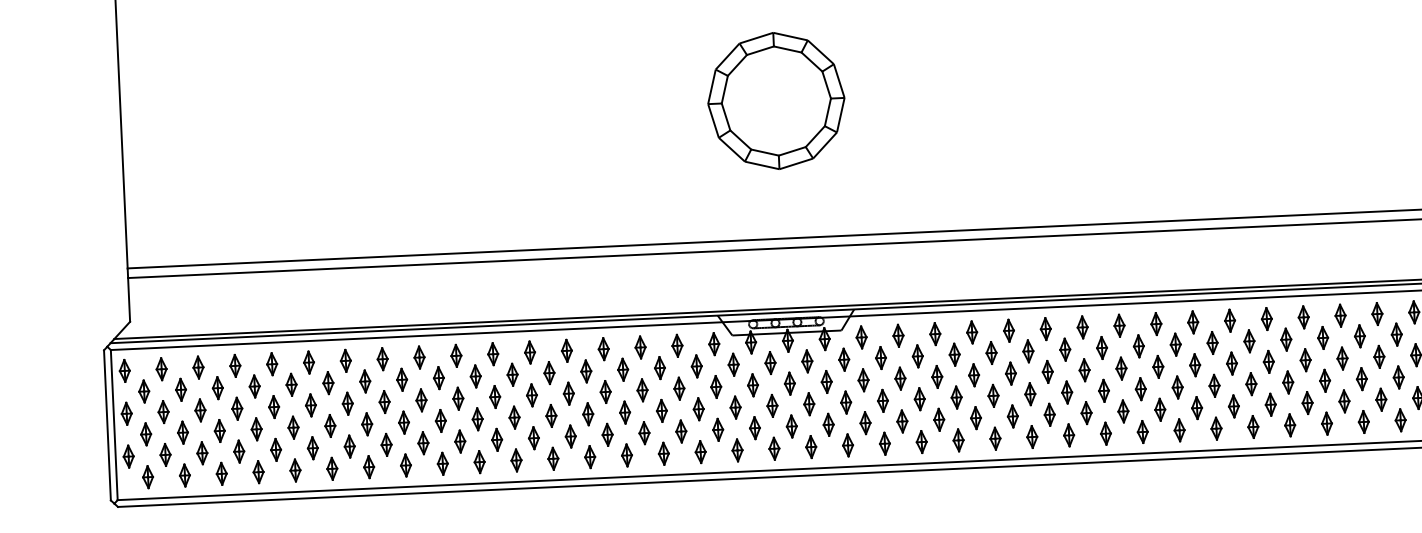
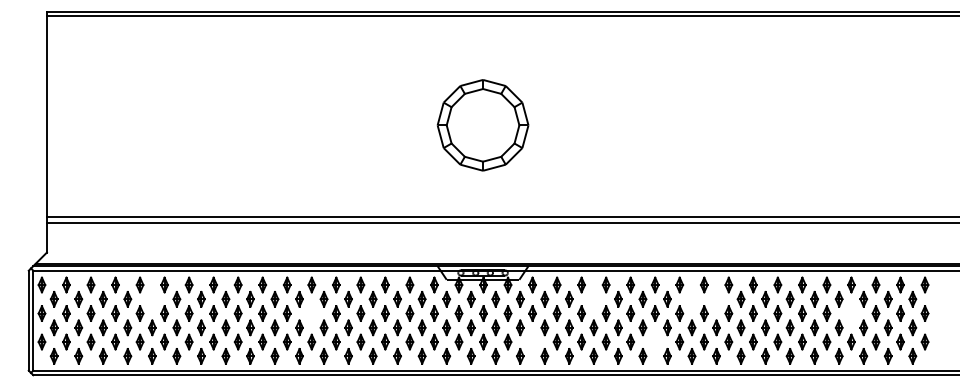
part: (1138, 345) -> (716, 298), removed
part: (1101, 348) -> (691, 299), removed
part: (954, 355) -> (593, 299), removed
part: (1342, 358) -> (851, 313), removed
part: (291, 385) -> (152, 299), removed
part: (531, 395) -> (311, 313), removed
part: (1048, 413) -> (654, 341), removed
part: (865, 422) -> (532, 341), removed

